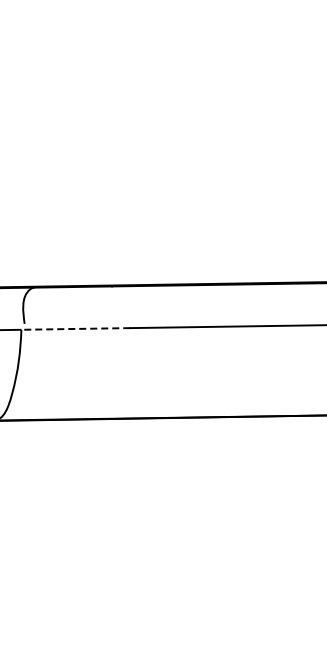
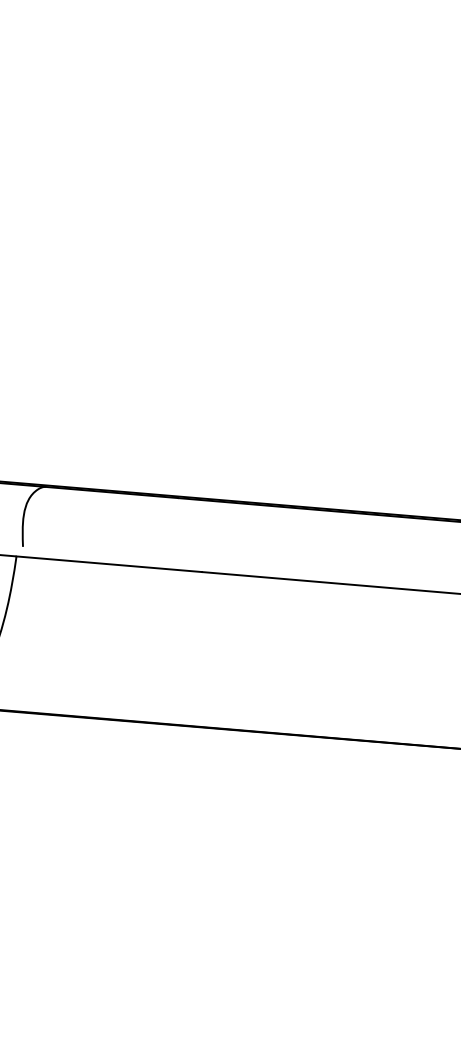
line: (75, 328) -> (108, 563), dashed -> solid

